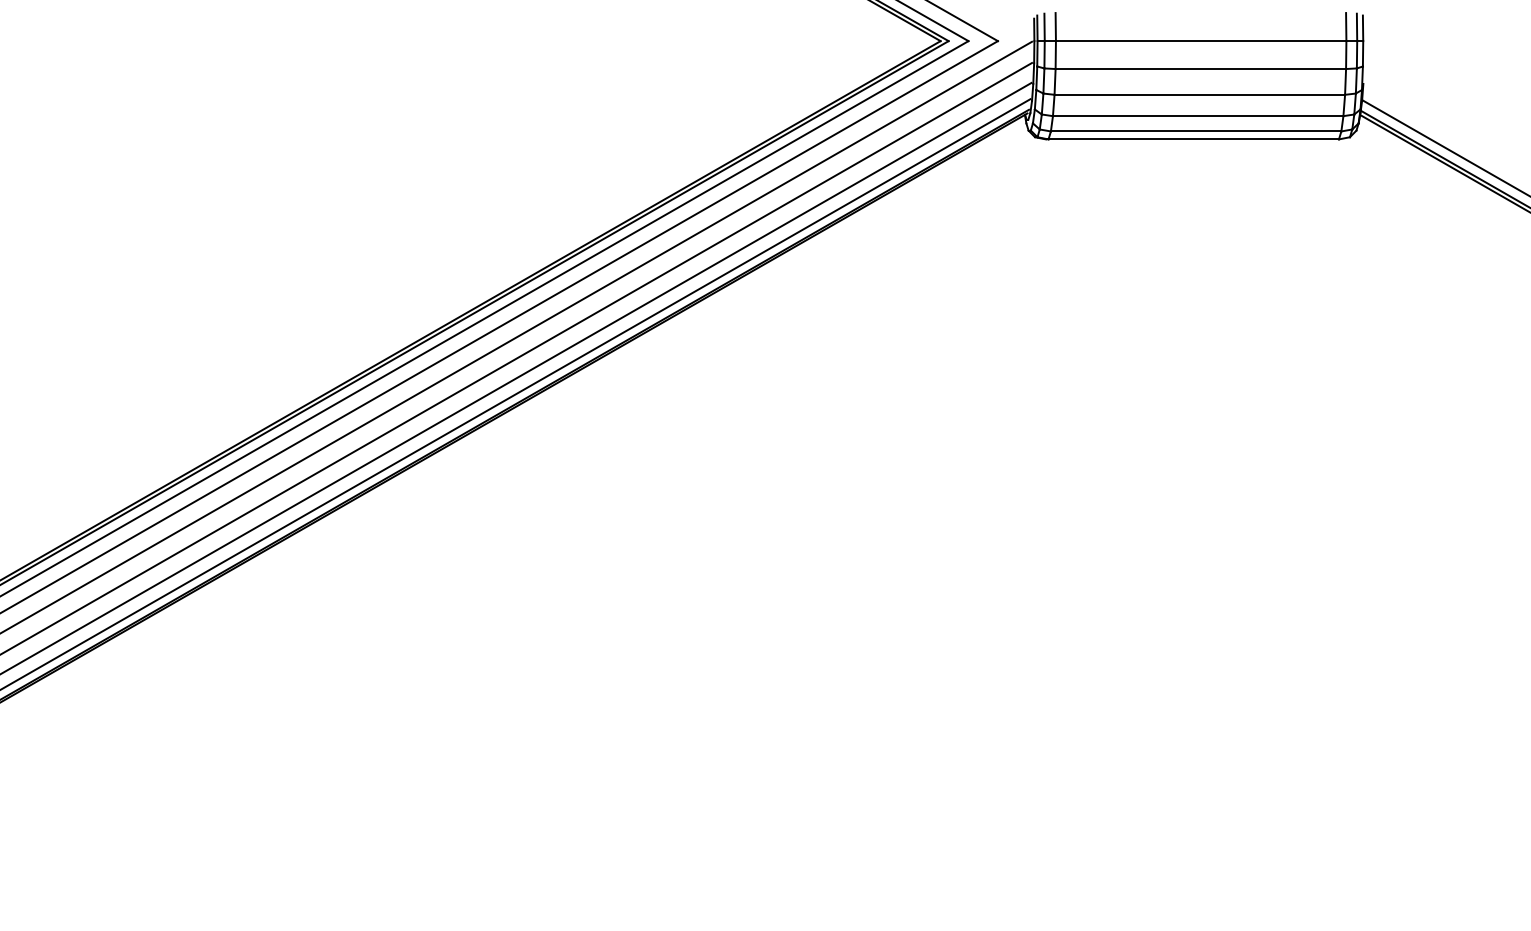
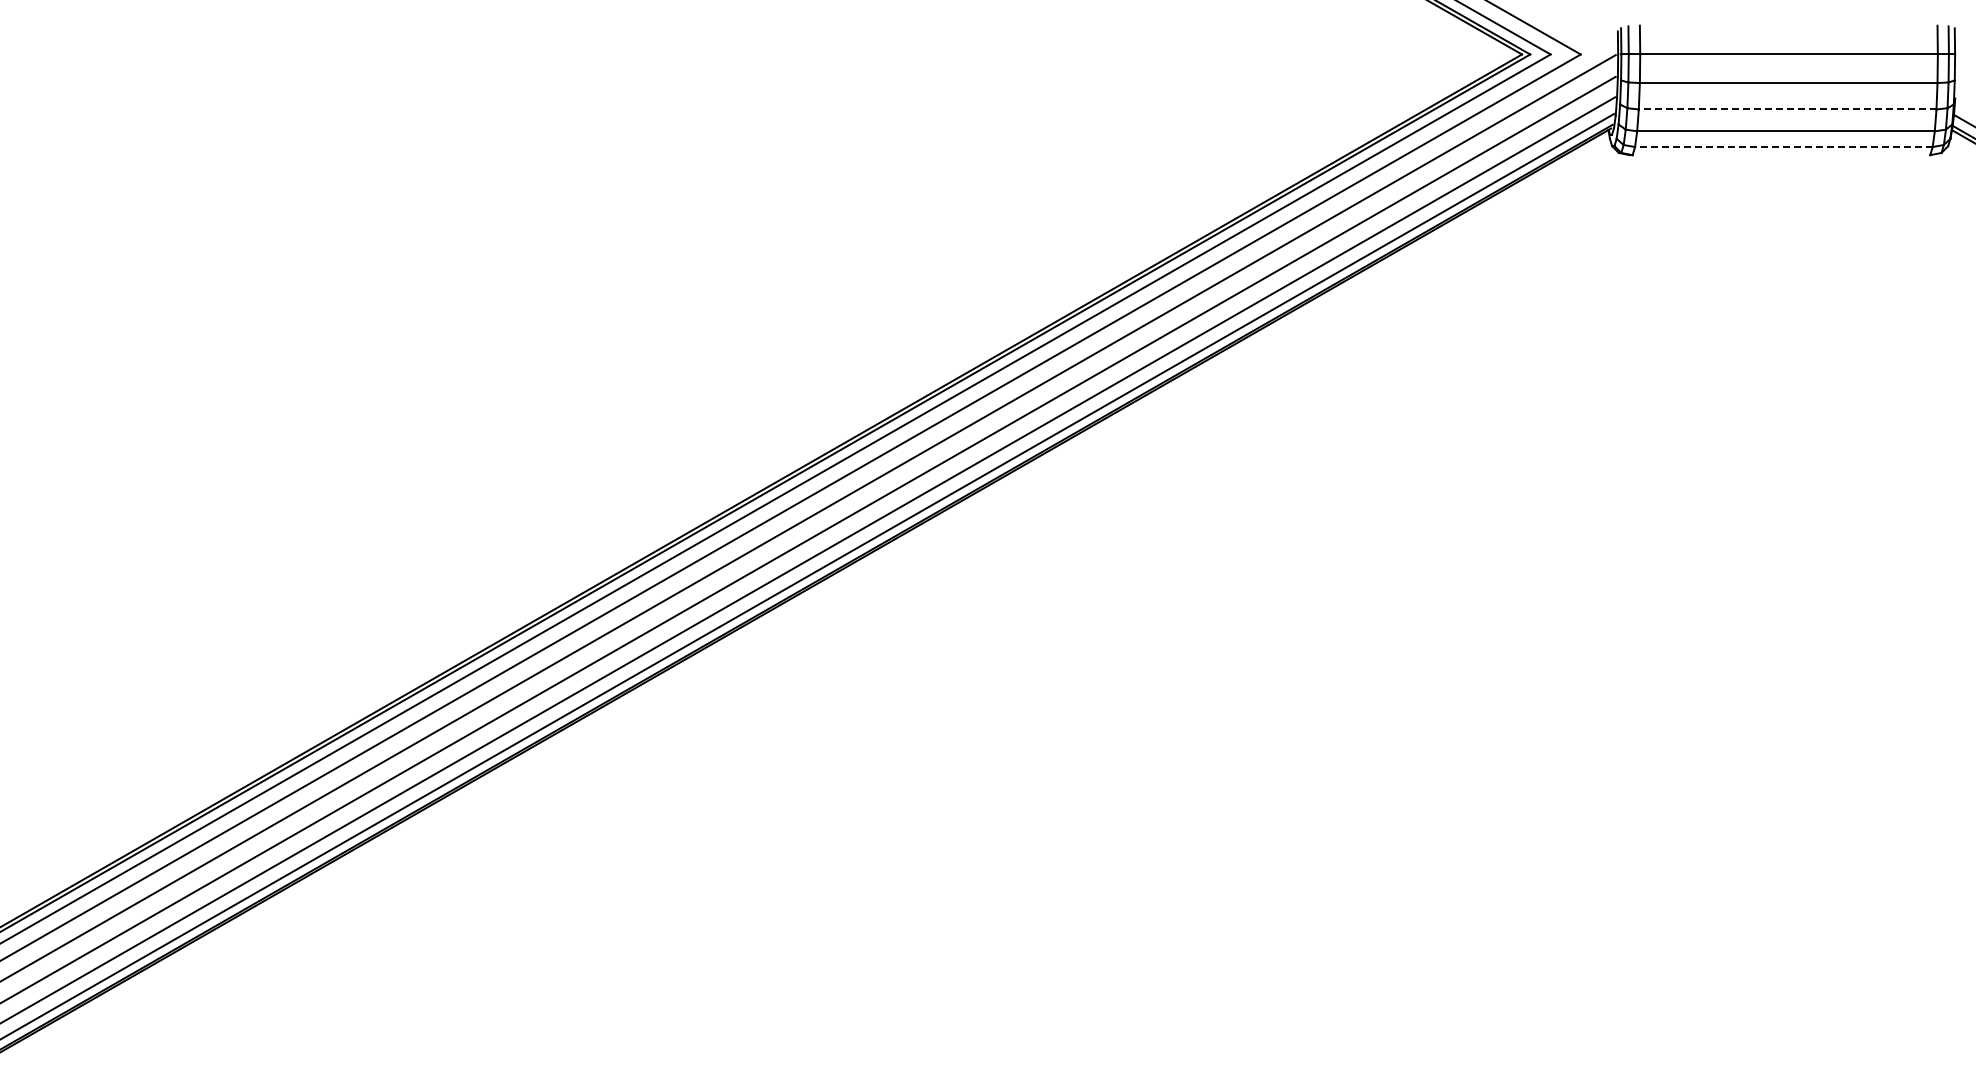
line: (1199, 94) -> (1787, 109), solid -> dashed
line: (1195, 131) -> (1783, 147), solid -> dashed
line: (1193, 139) -> (1781, 155), removed

